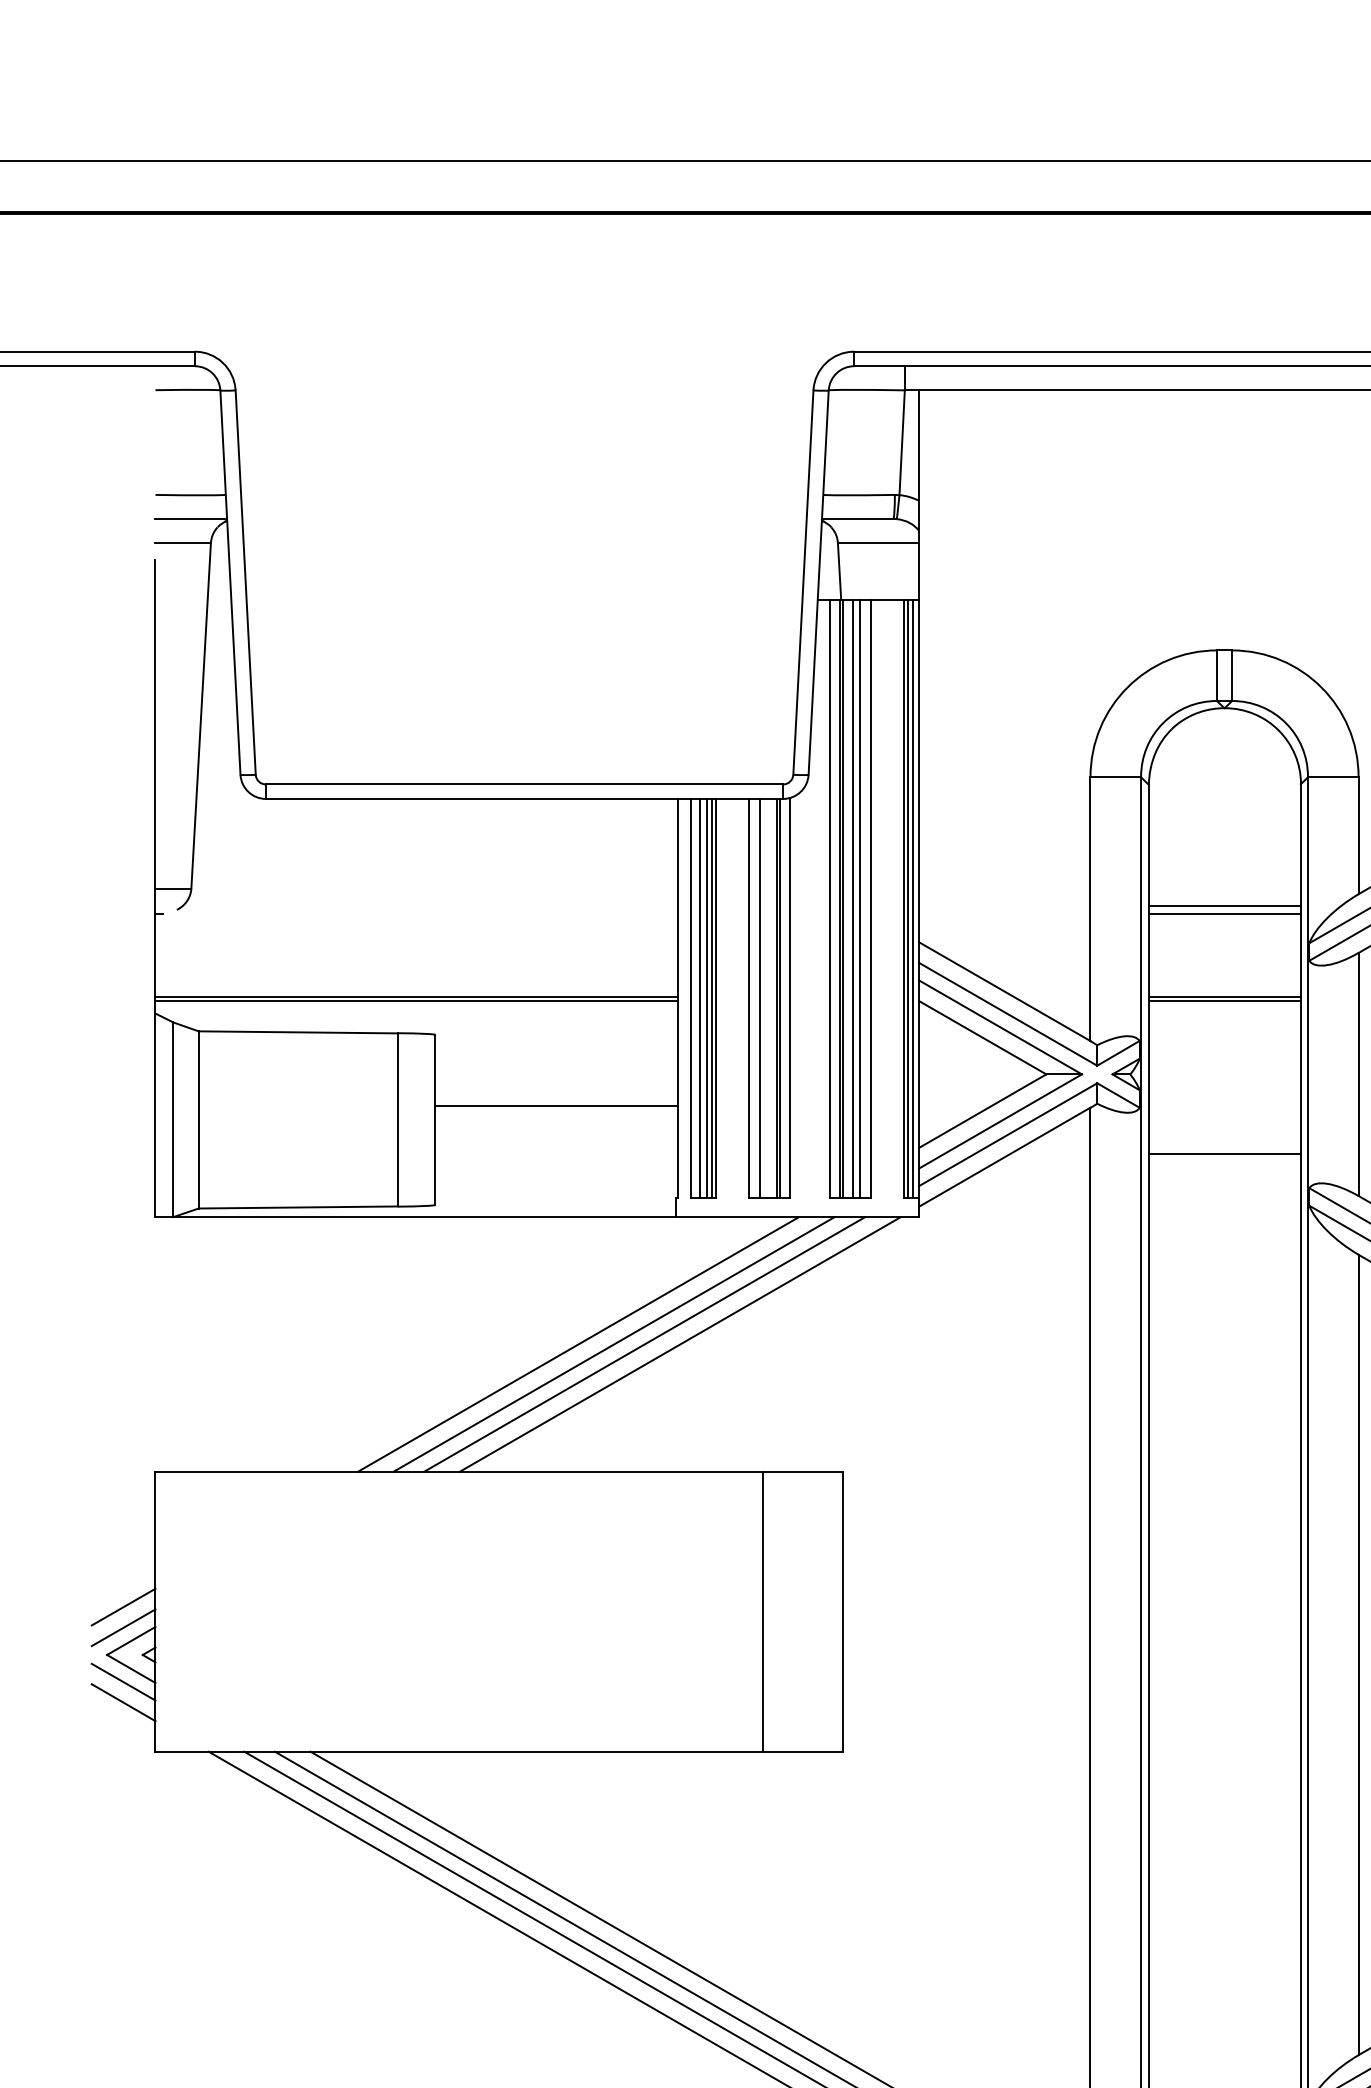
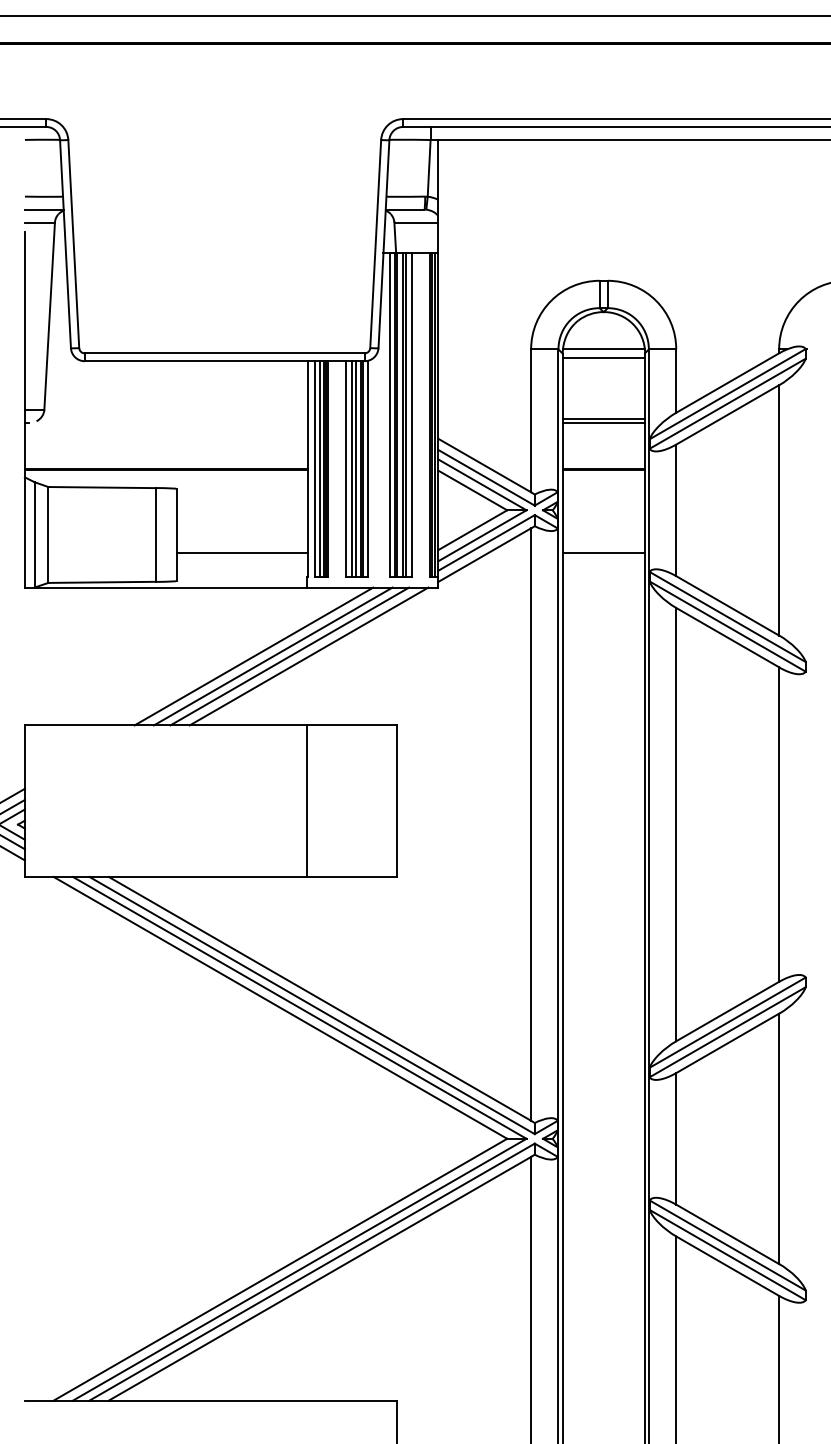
line: (1224, 777) -> (603, 349), added
line: (1224, 793) -> (603, 358), added
line: (766, 998) -> (355, 469), added
line: (555, 1106) -> (241, 553), moved
line: (762, 1610) -> (306, 800), moved

